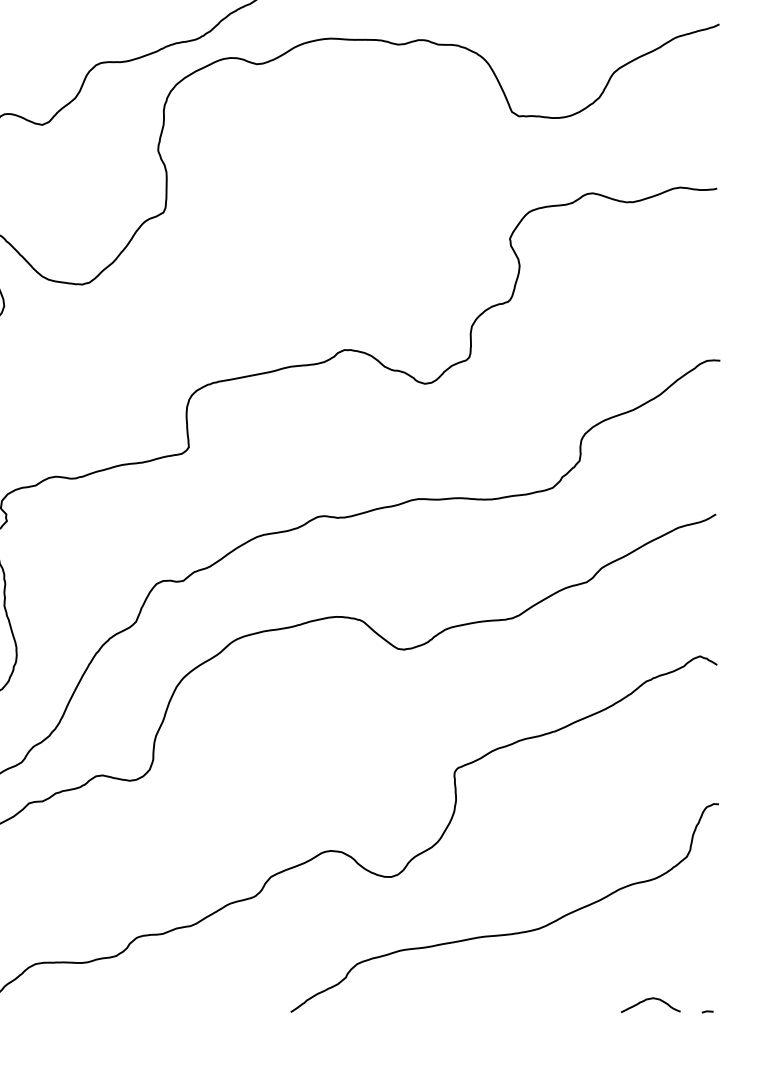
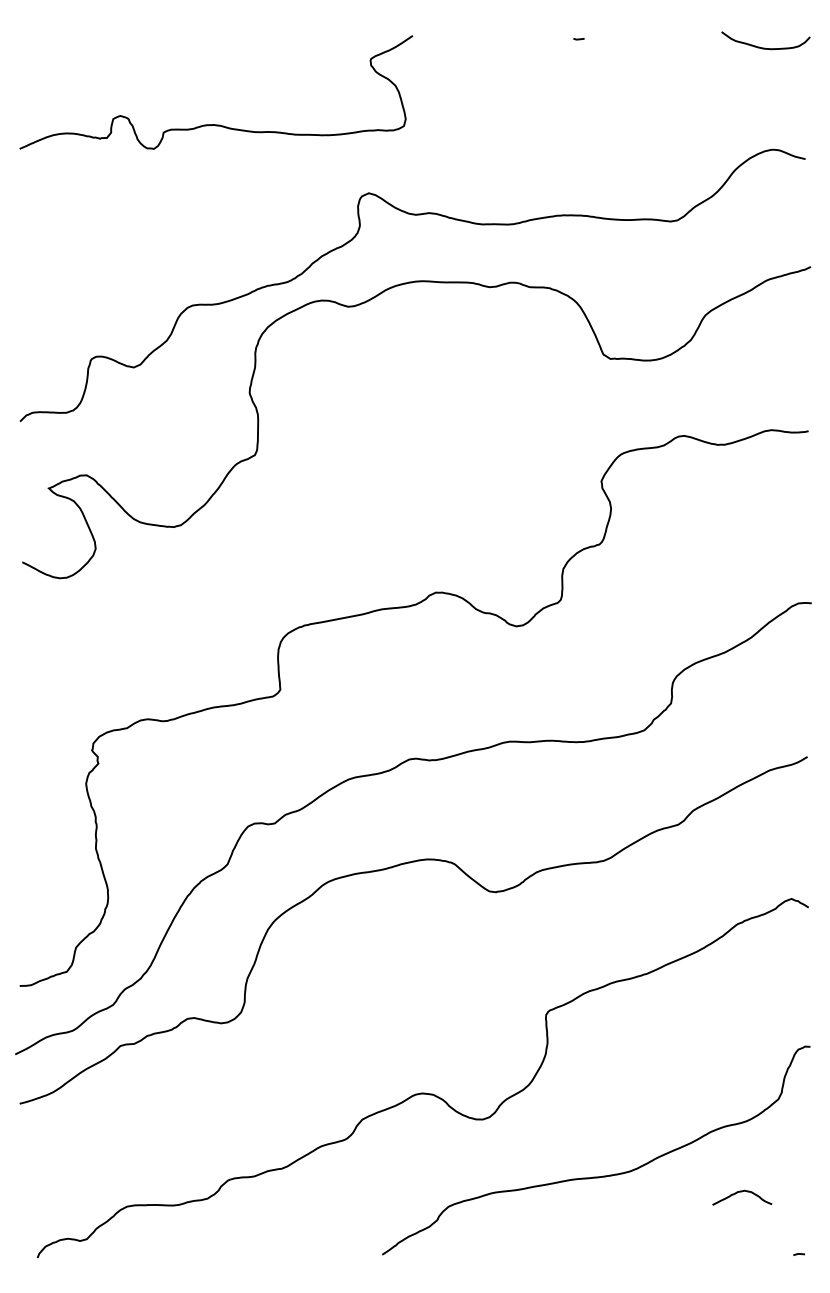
curve: (651, 999) -> (742, 1192), moved

